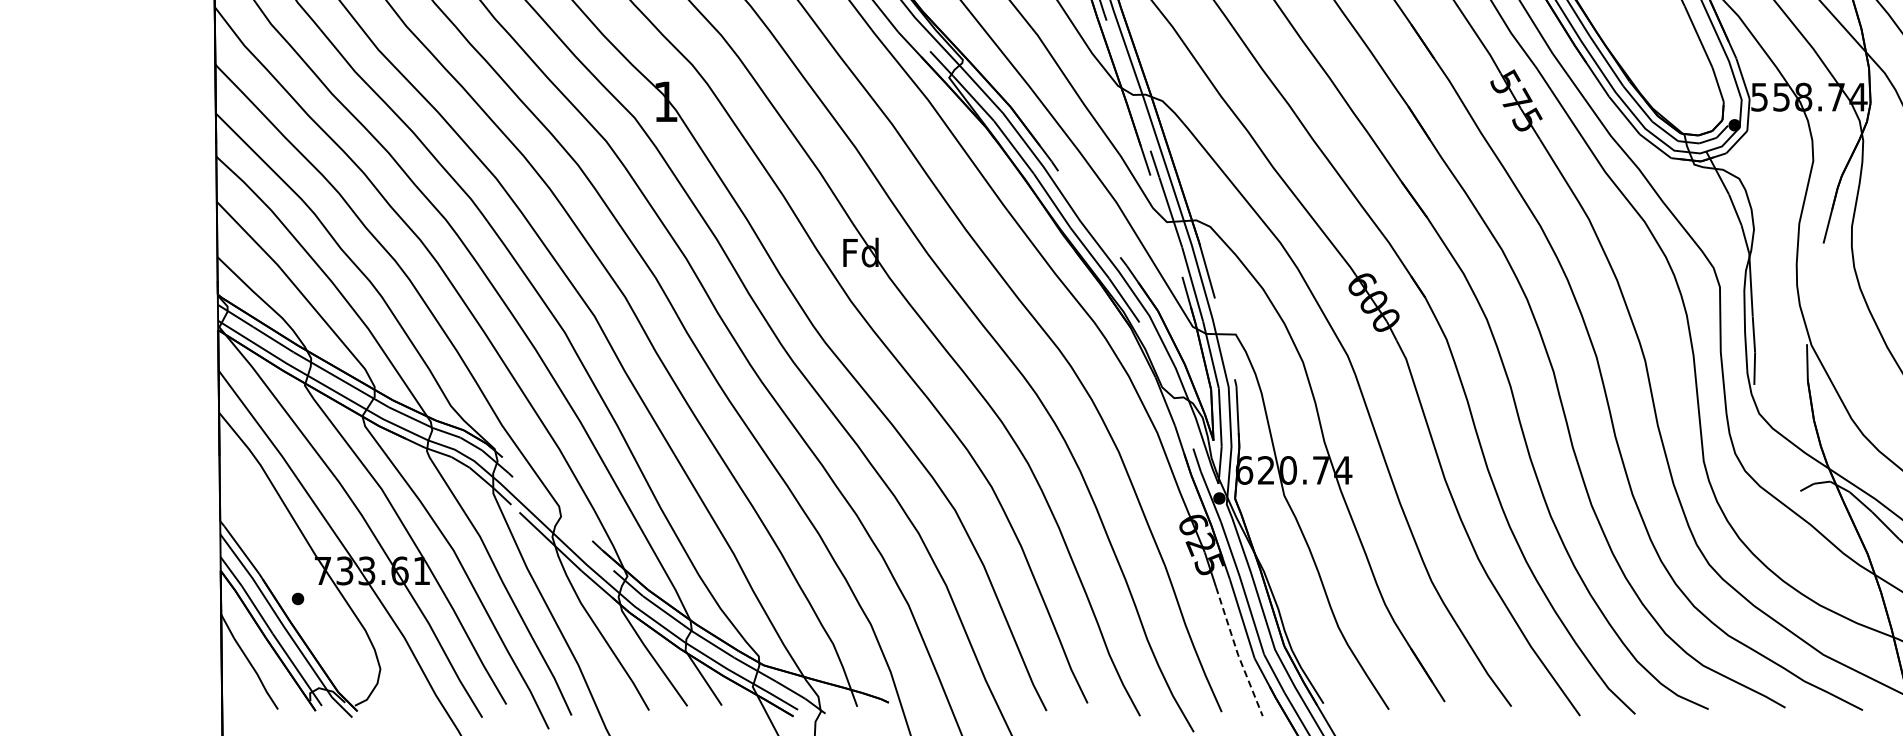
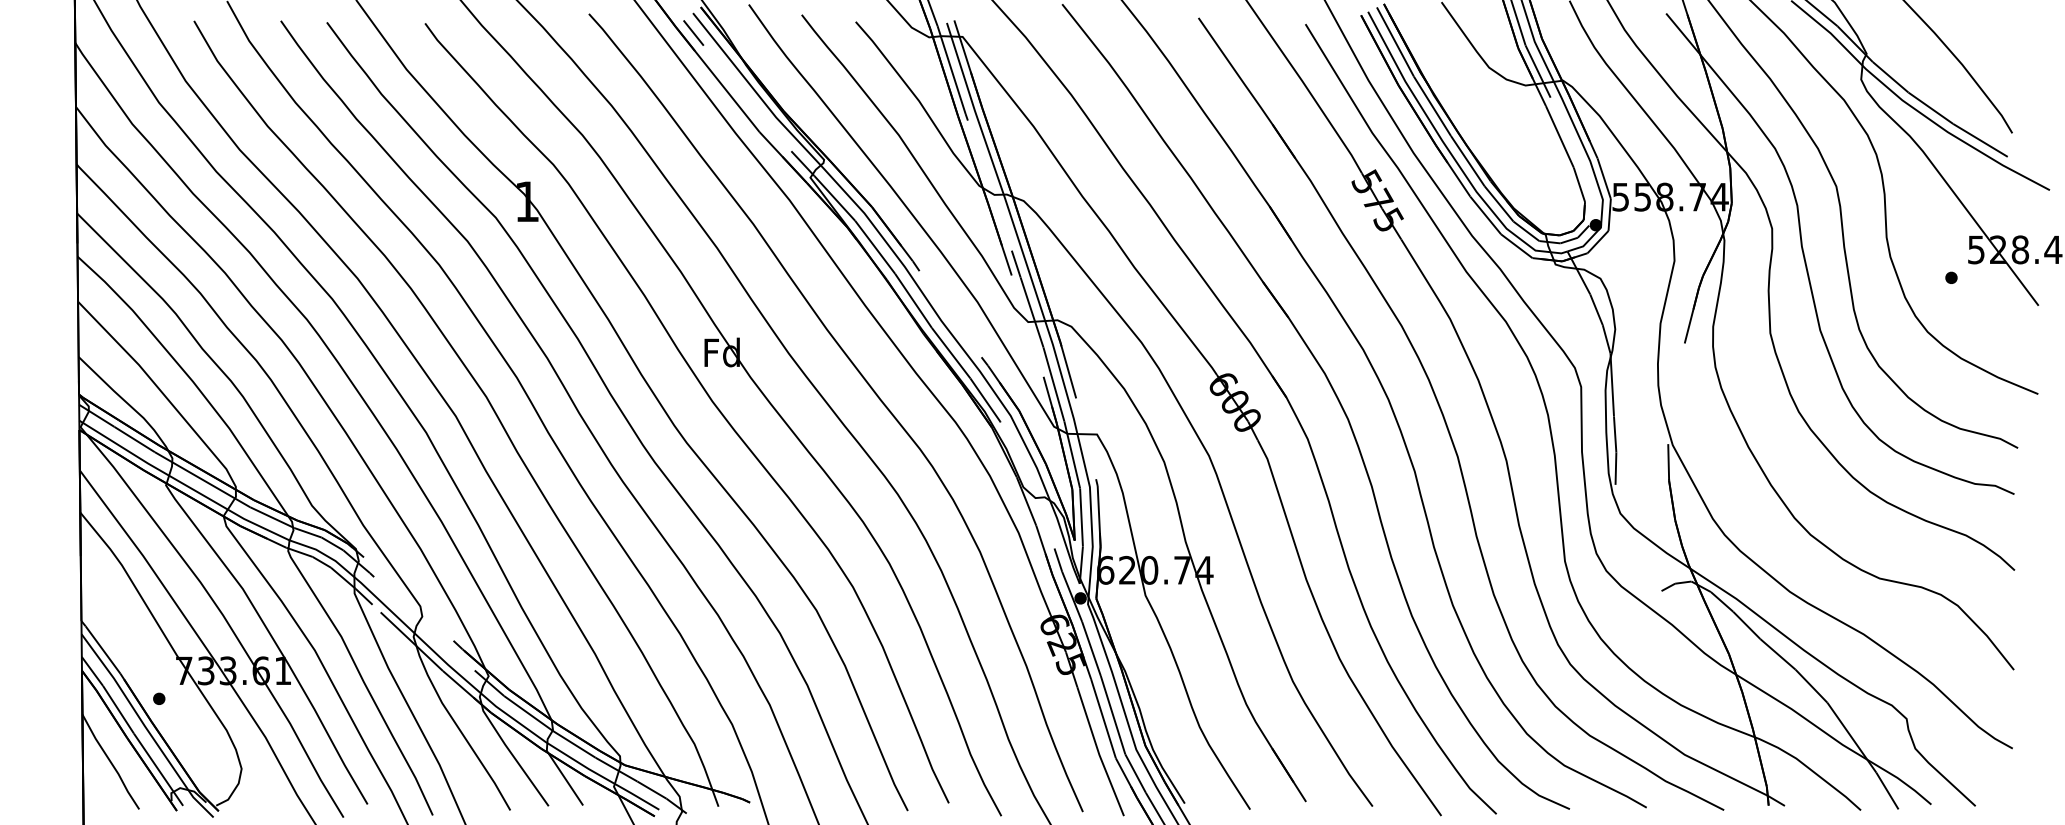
line: (1237, 653) -> (1098, 753), dashed -> solid

